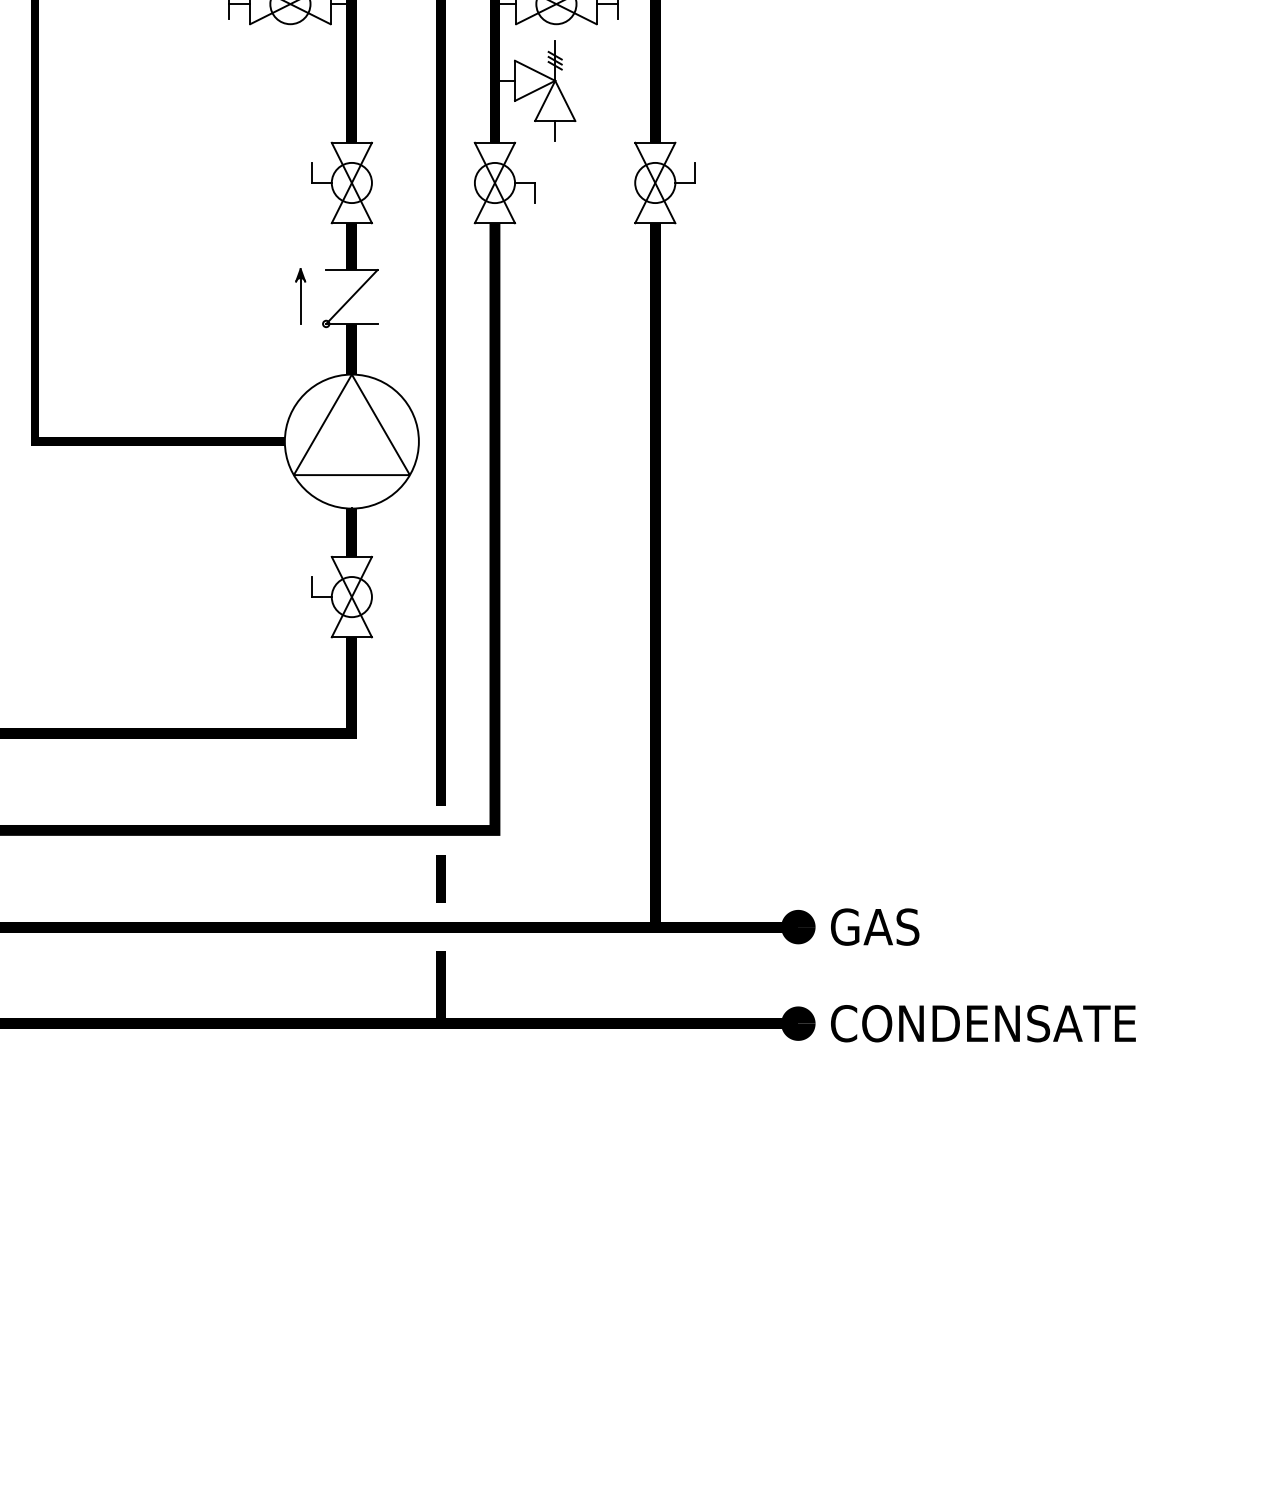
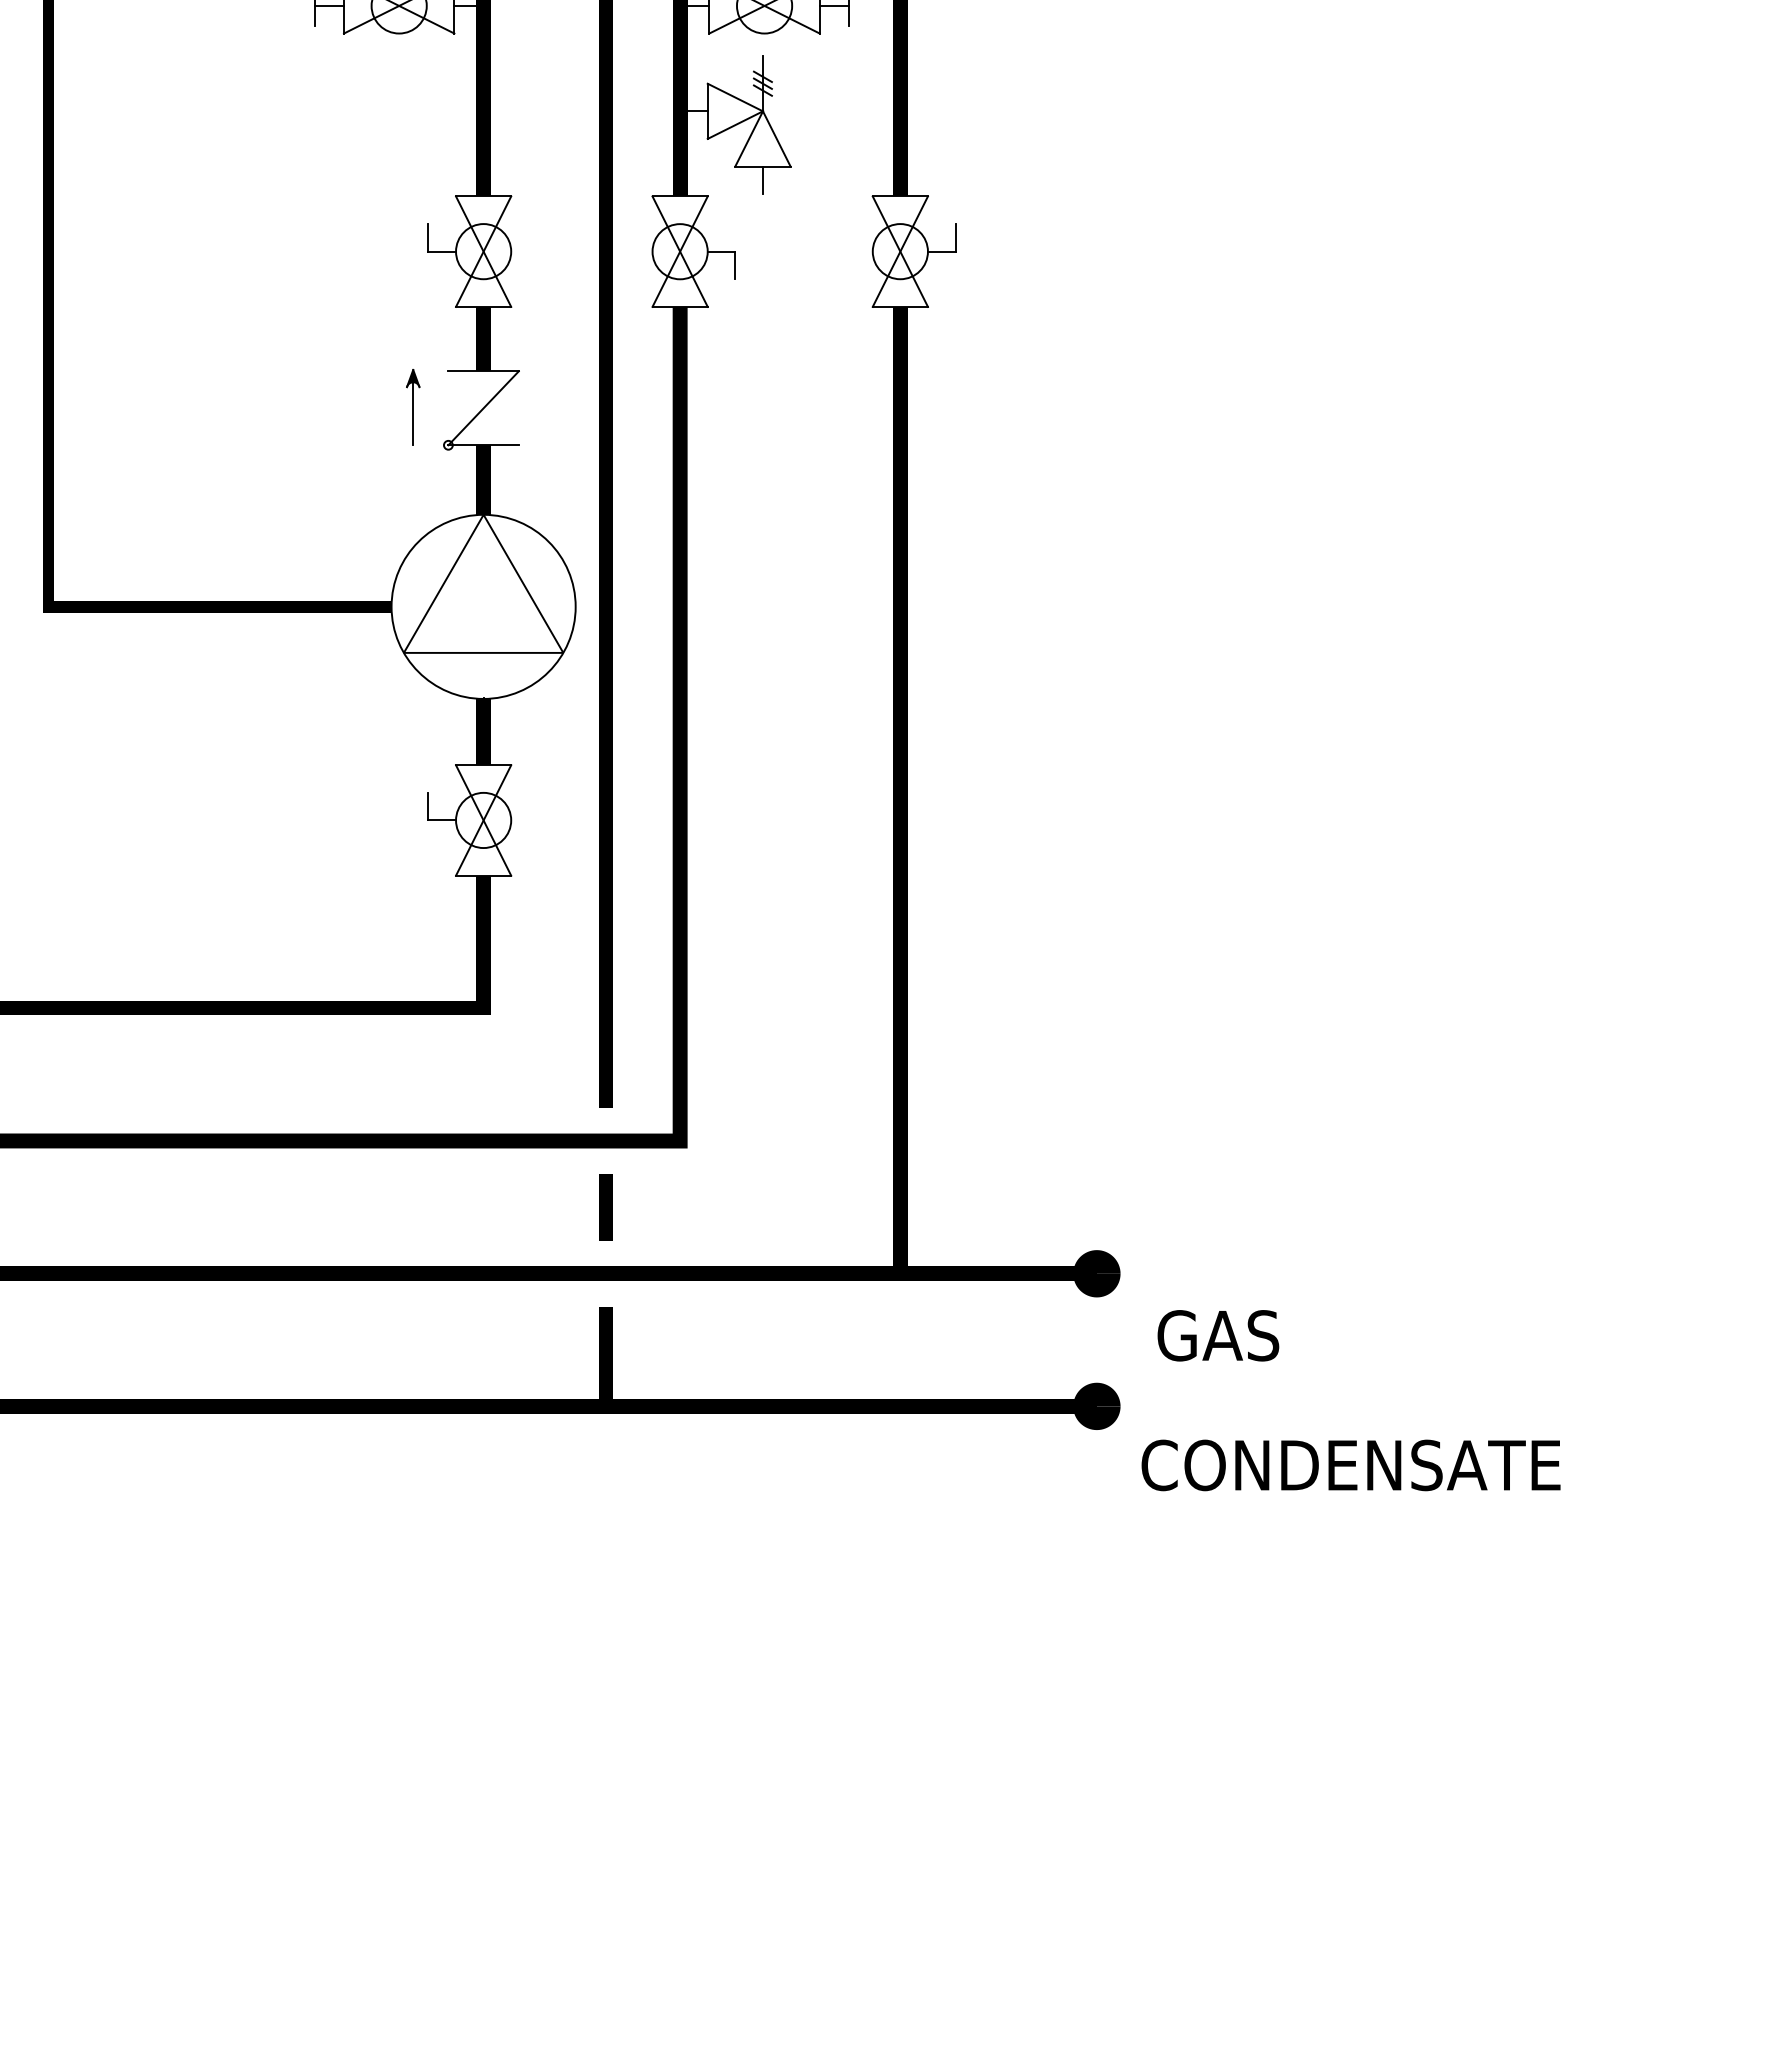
text: (875, 926) -> (1218, 1335), moved
text: (982, 1023) -> (1350, 1465), moved

